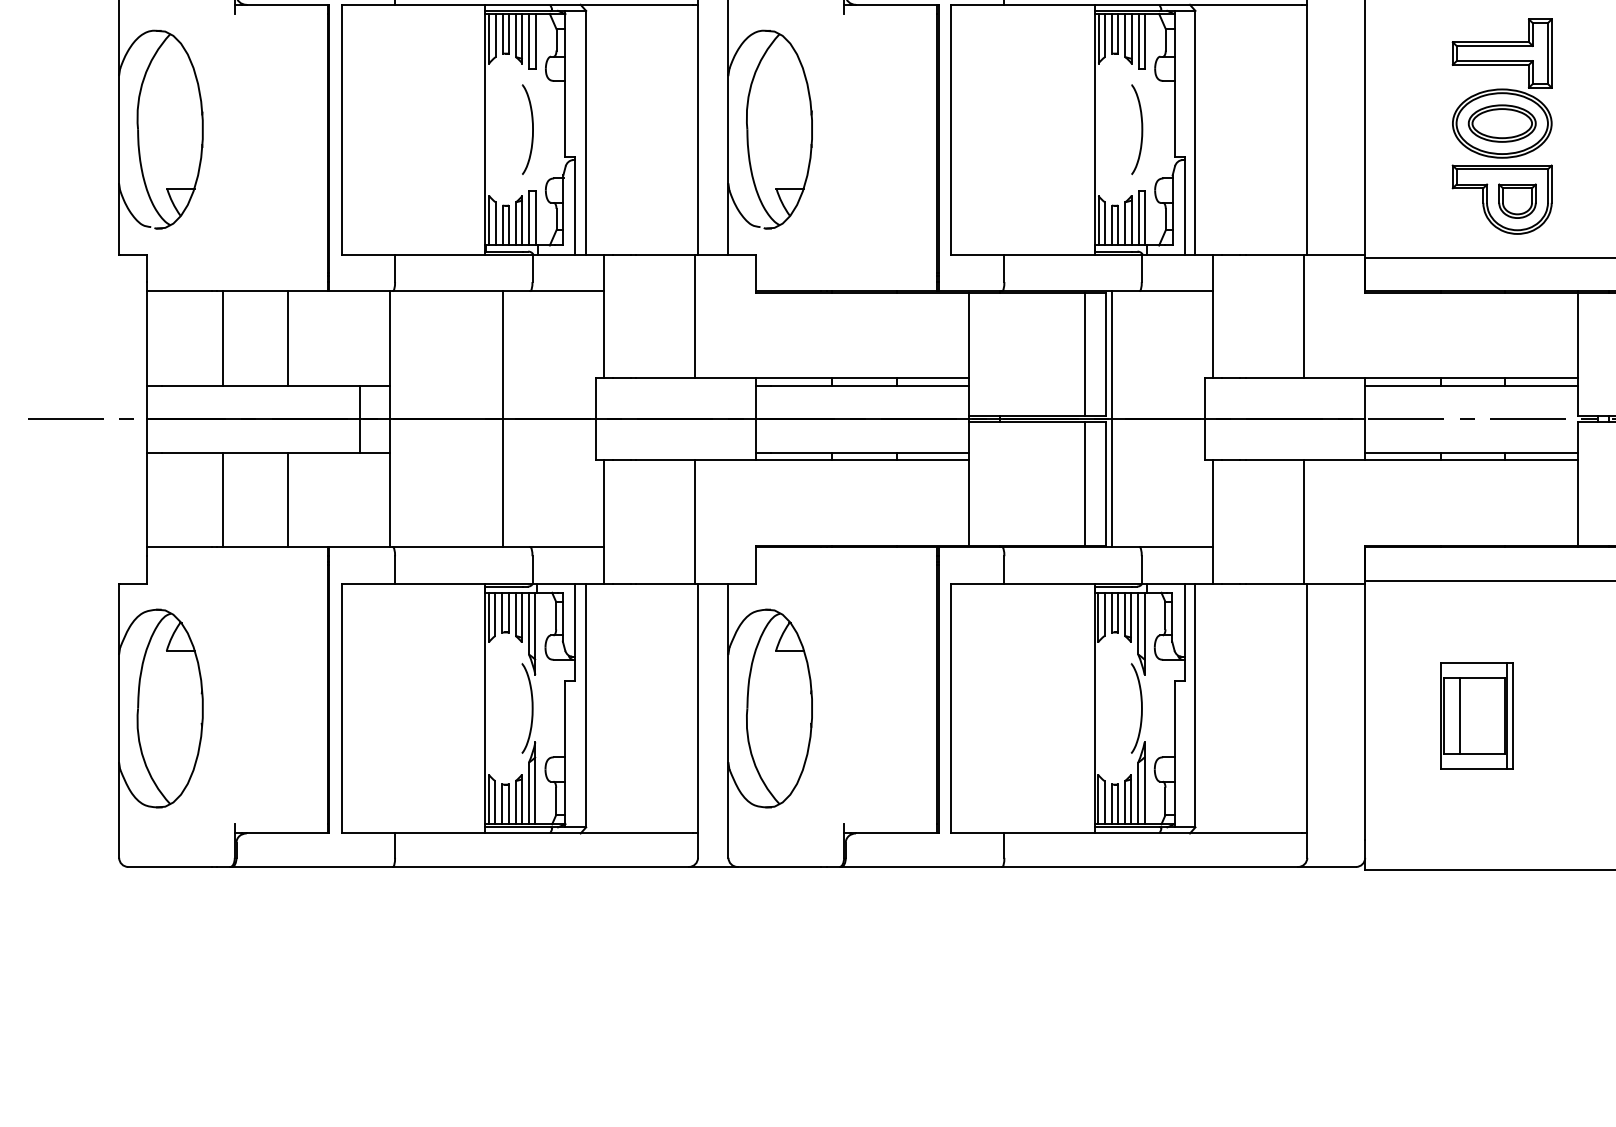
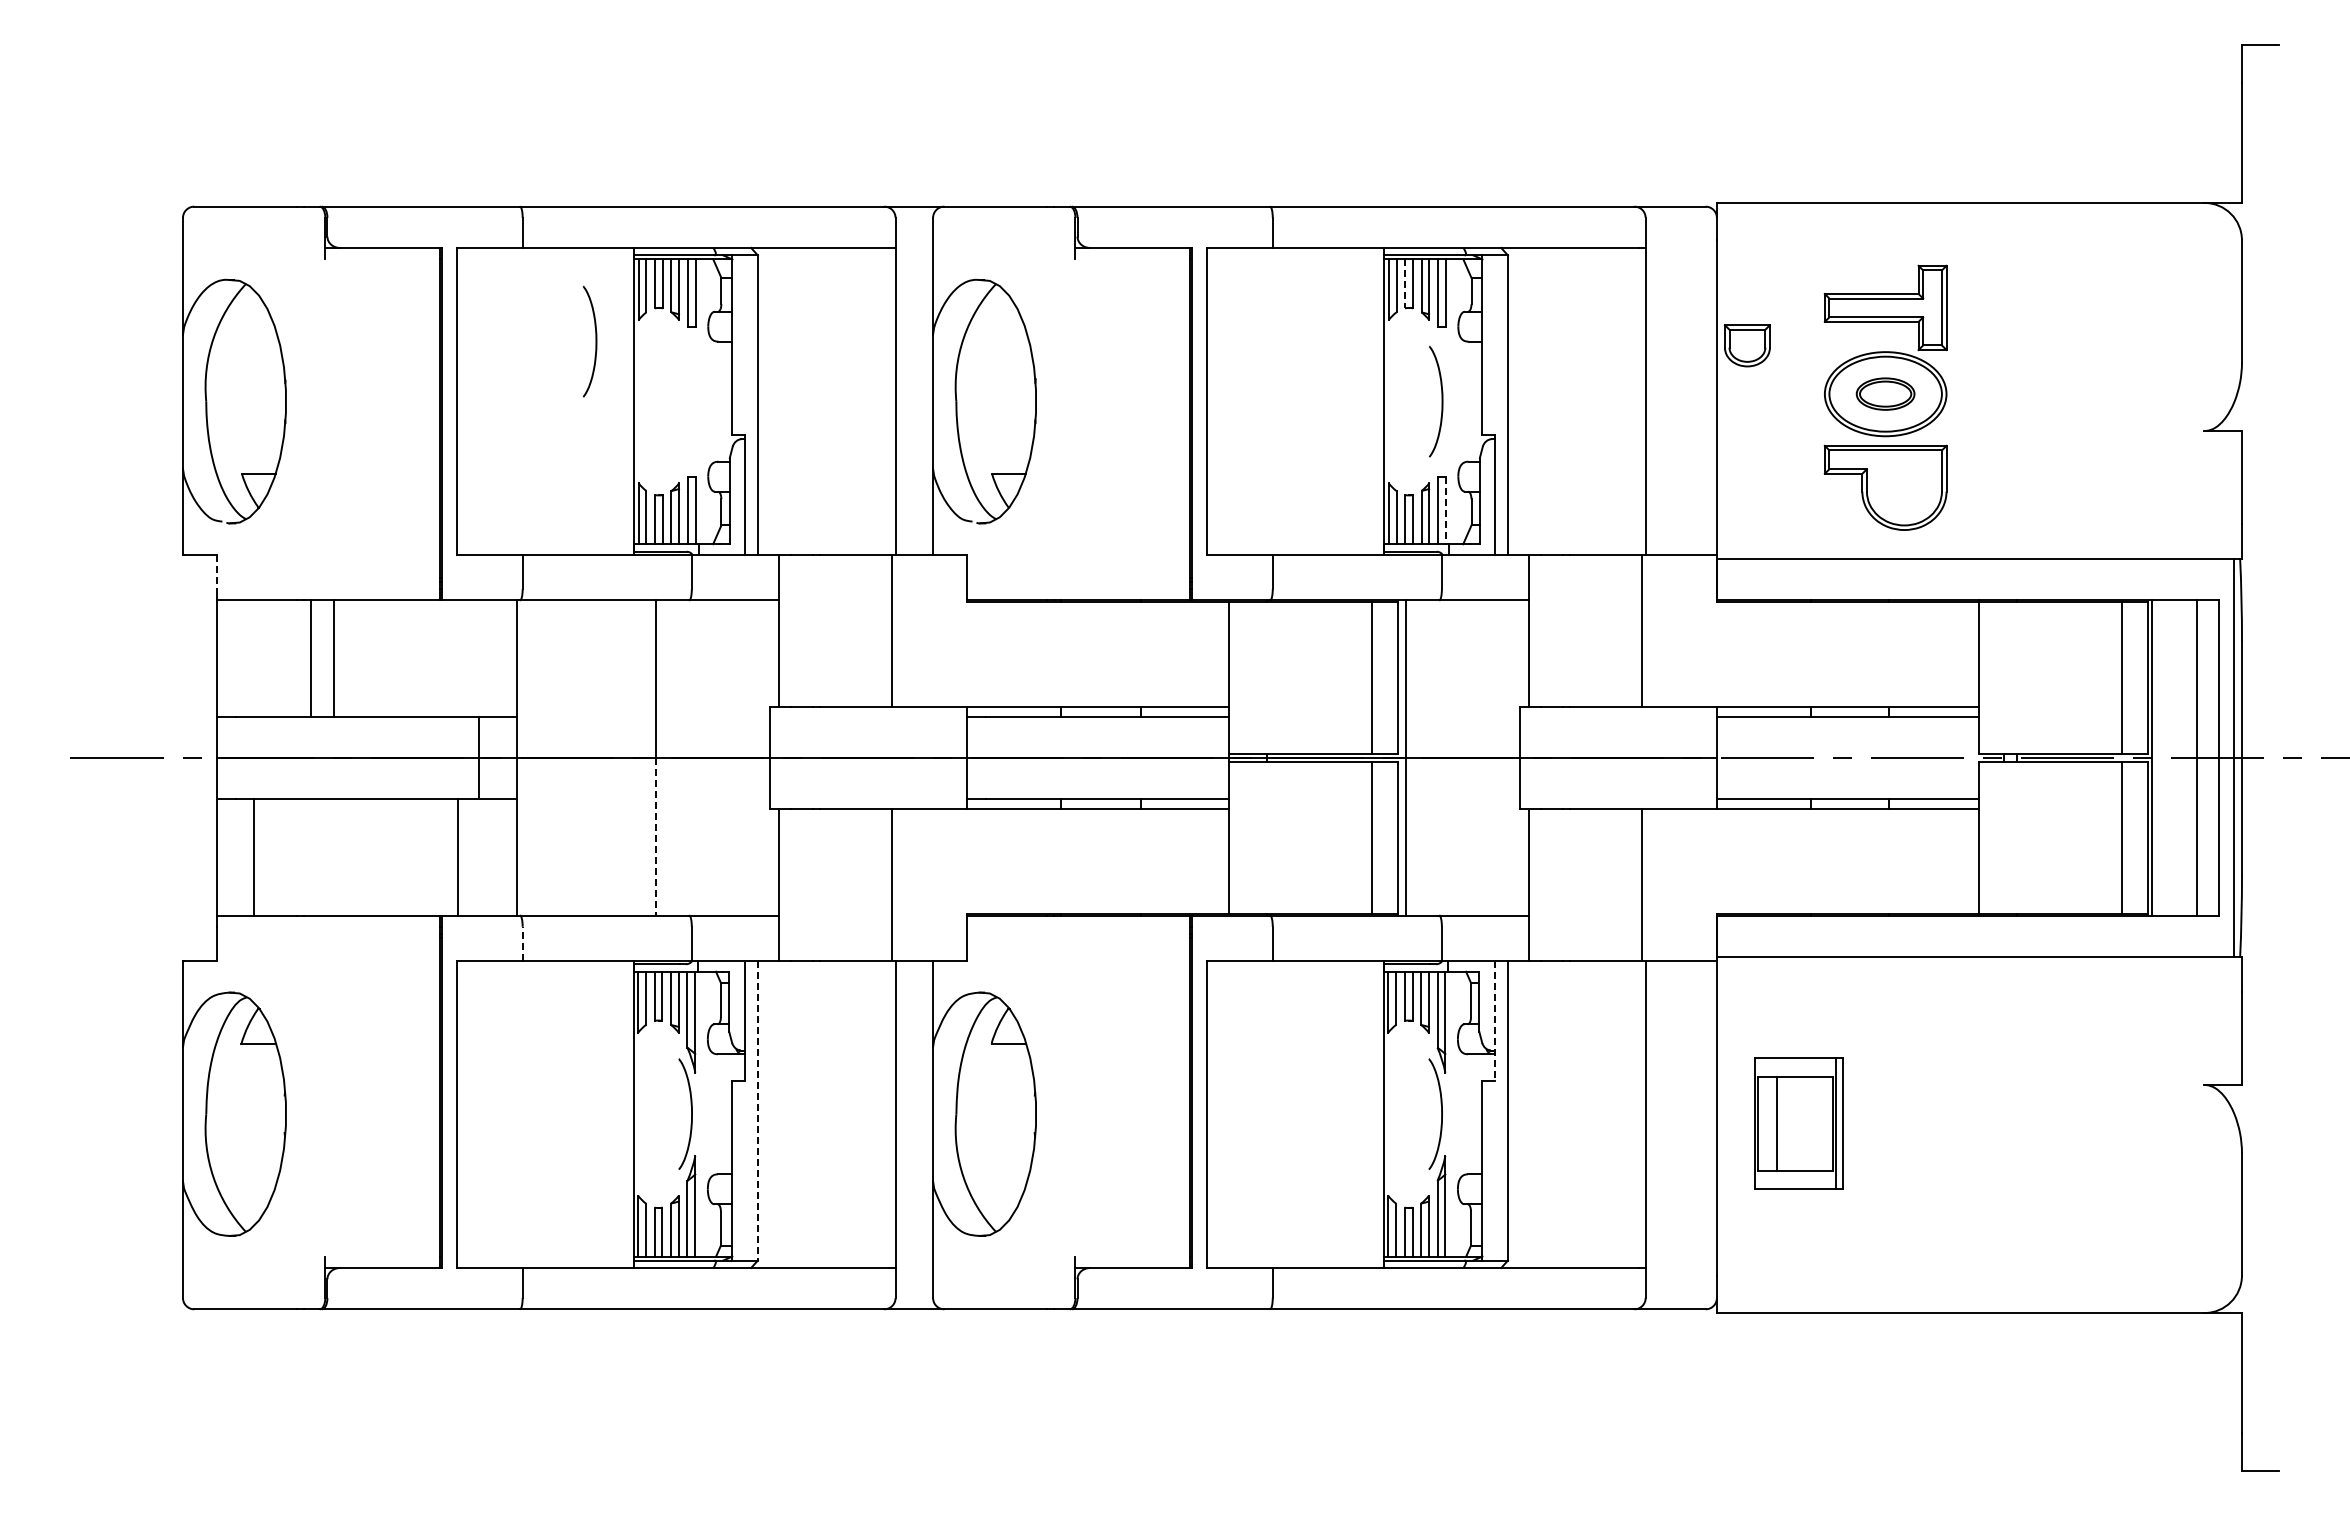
line: (1112, 33) -> (1405, 283), solid -> dashed
part: (1502, 123) -> (1885, 393), size x0.7
curve: (532, 129) -> (595, 341), moved
part: (1516, 201) -> (1746, 345), moved
line: (1144, 218) -> (1445, 510), solid -> dashed
line: (146, 268) -> (216, 572), solid -> dashed
line: (287, 338) -> (333, 658), moved
line: (502, 482) -> (655, 836), solid -> dashed
line: (222, 499) -> (253, 857), moved
line: (287, 499) -> (457, 857), moved
line: (394, 569) -> (522, 943), solid -> dashed
line: (1184, 633) -> (1494, 1021), solid -> dashed
line: (585, 706) -> (757, 1111), solid -> dashed
part: (1476, 716) -> (1798, 1123), moved

